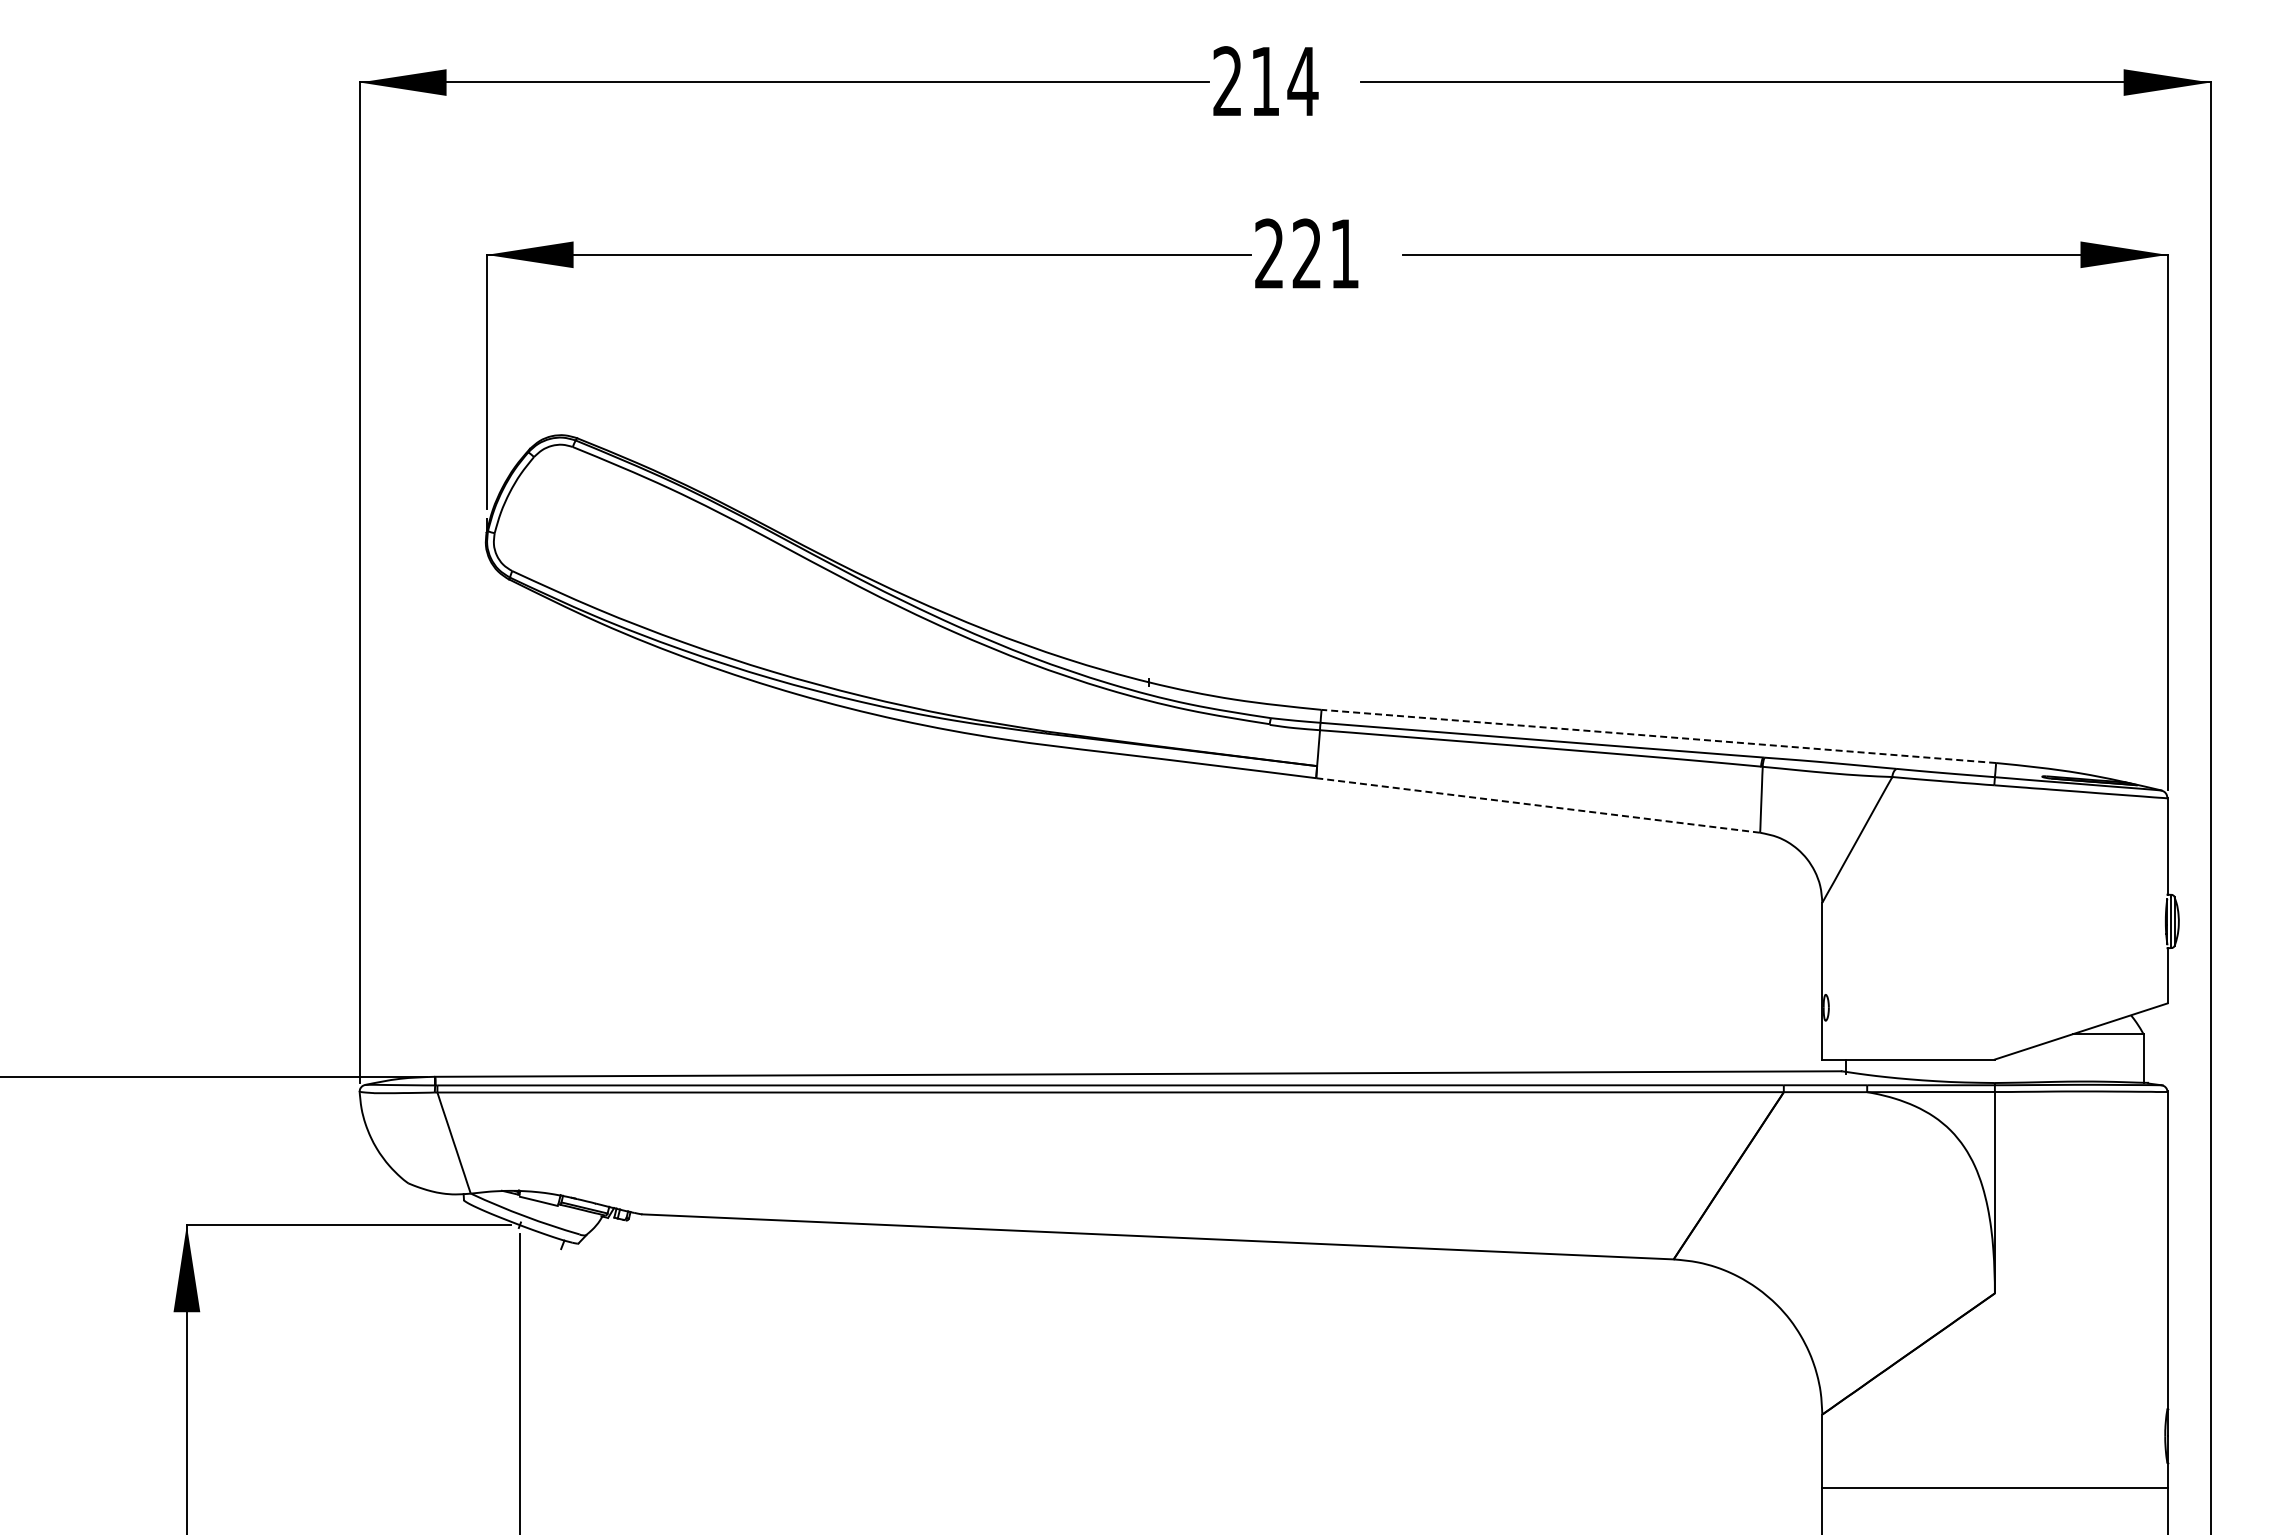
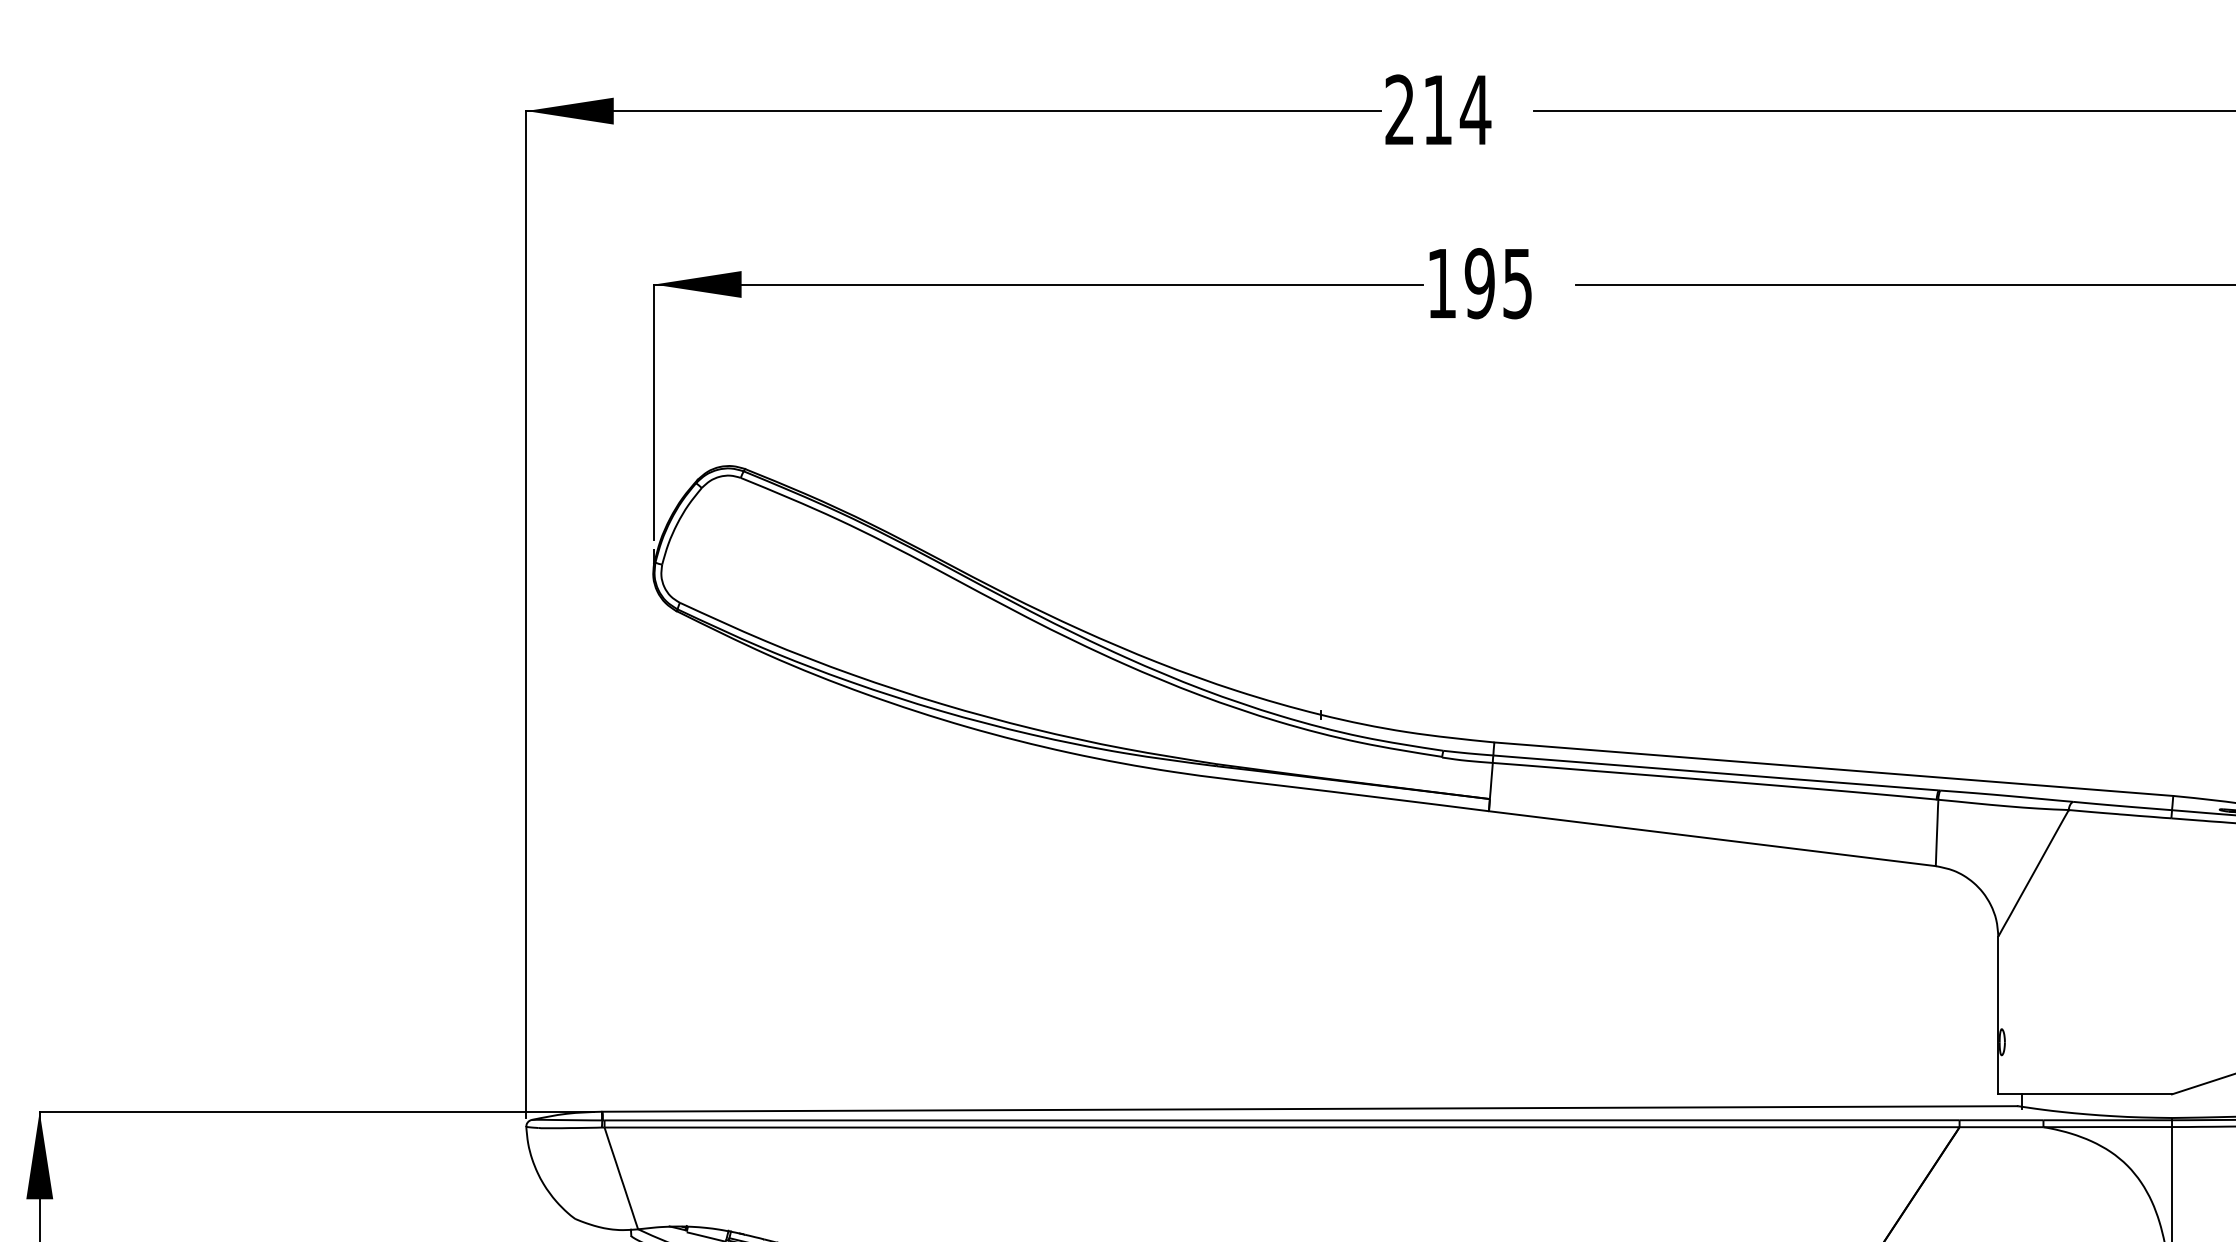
text: (1306, 253) -> (1479, 283), 221 -> 195
line: (1658, 736) -> (1833, 769), dashed -> solid
line: (1538, 805) -> (1712, 838), dashed -> solid

